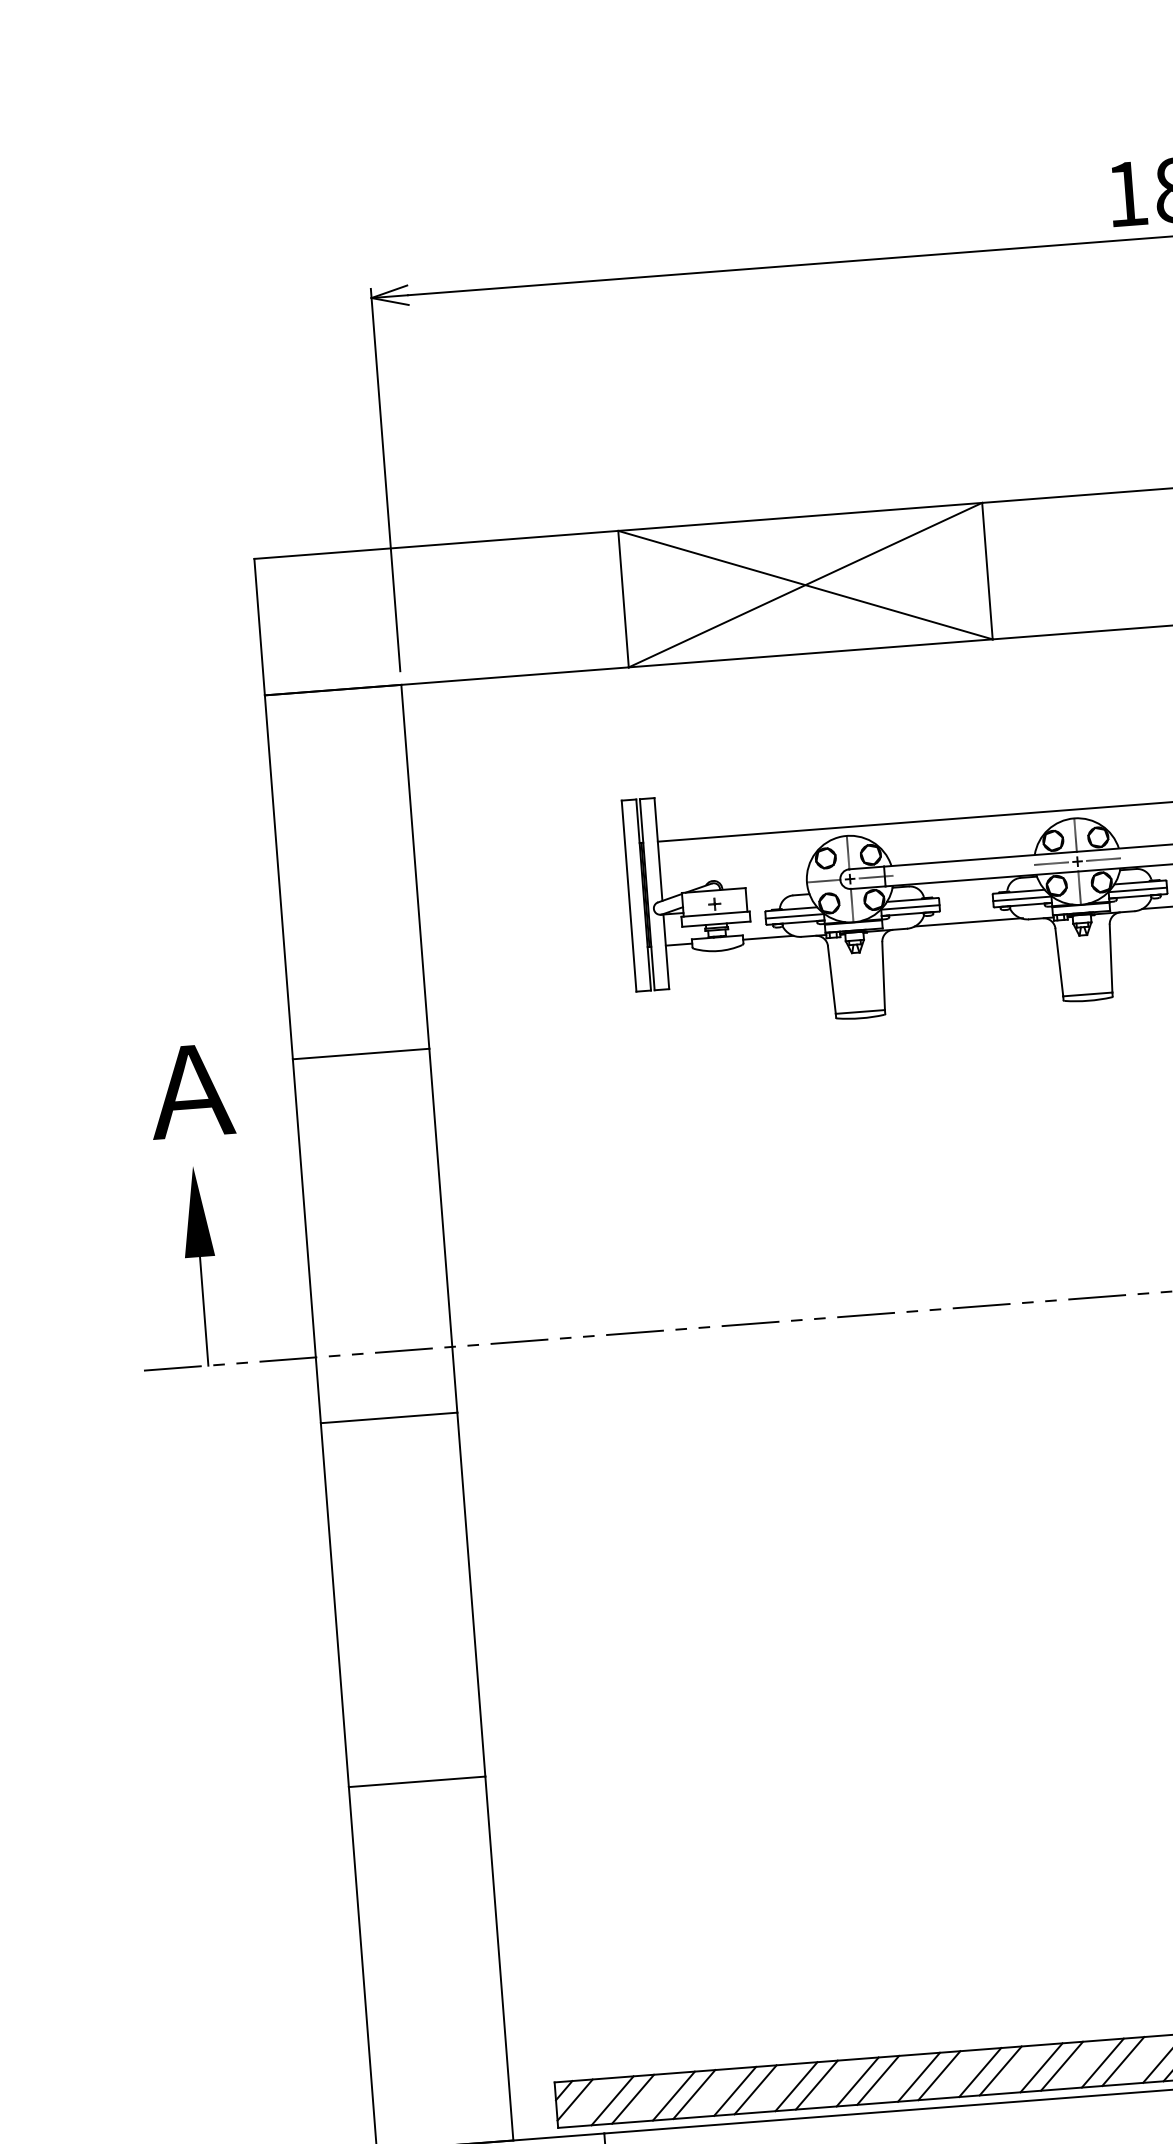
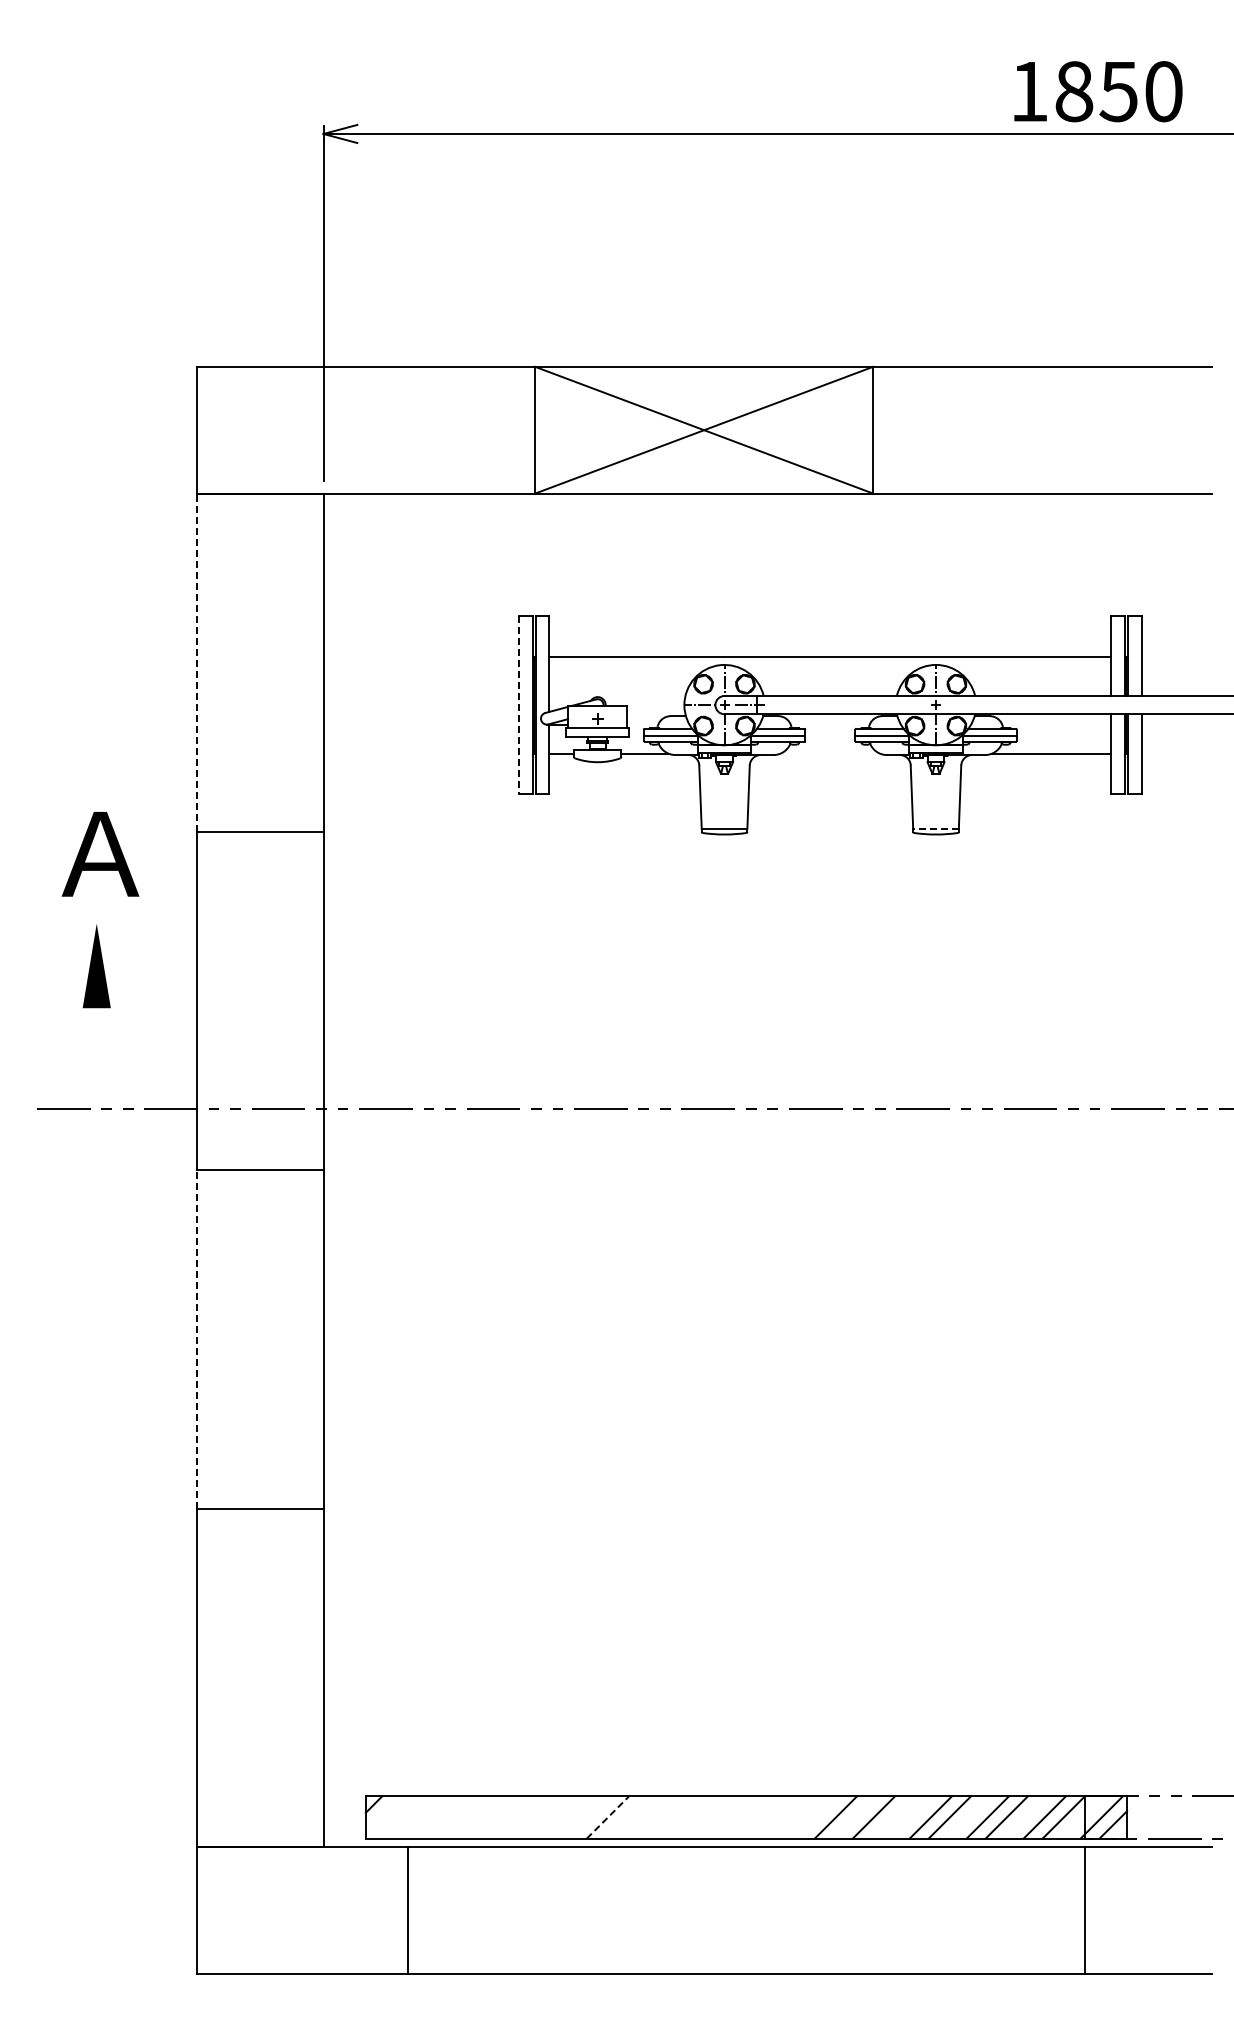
line: (1103, 860) -> (960, 705), removed
line: (1051, 864) -> (911, 705), removed
line: (278, 876) -> (196, 662), solid -> dashed
line: (629, 896) -> (519, 705), solid -> dashed
line: (968, 922) -> (830, 753), removed
line: (1088, 994) -> (936, 828), solid -> dashed
line: (203, 1311) -> (96, 1058), removed
line: (334, 1605) -> (196, 1339), solid -> dashed
line: (1122, 2061) -> (892, 1817), removed
line: (1041, 2067) -> (816, 1817), removed
line: (1000, 2071) -> (778, 1817), removed
line: (979, 2072) -> (759, 1817), removed
line: (938, 2075) -> (721, 1817), removed
line: (918, 2077) -> (702, 1817), removed
line: (877, 2080) -> (664, 1817), removed
line: (857, 2082) -> (645, 1817), removed
line: (816, 2085) -> (607, 1817), solid -> dashed
line: (795, 2086) -> (588, 1817), removed
line: (755, 2089) -> (550, 1817), removed
line: (734, 2091) -> (531, 1817), removed
line: (693, 2094) -> (493, 1817), removed
line: (673, 2096) -> (474, 1817), removed
line: (575, 2099) -> (383, 1813), removed
line: (632, 2099) -> (436, 1817), removed
line: (611, 2100) -> (417, 1817), removed

